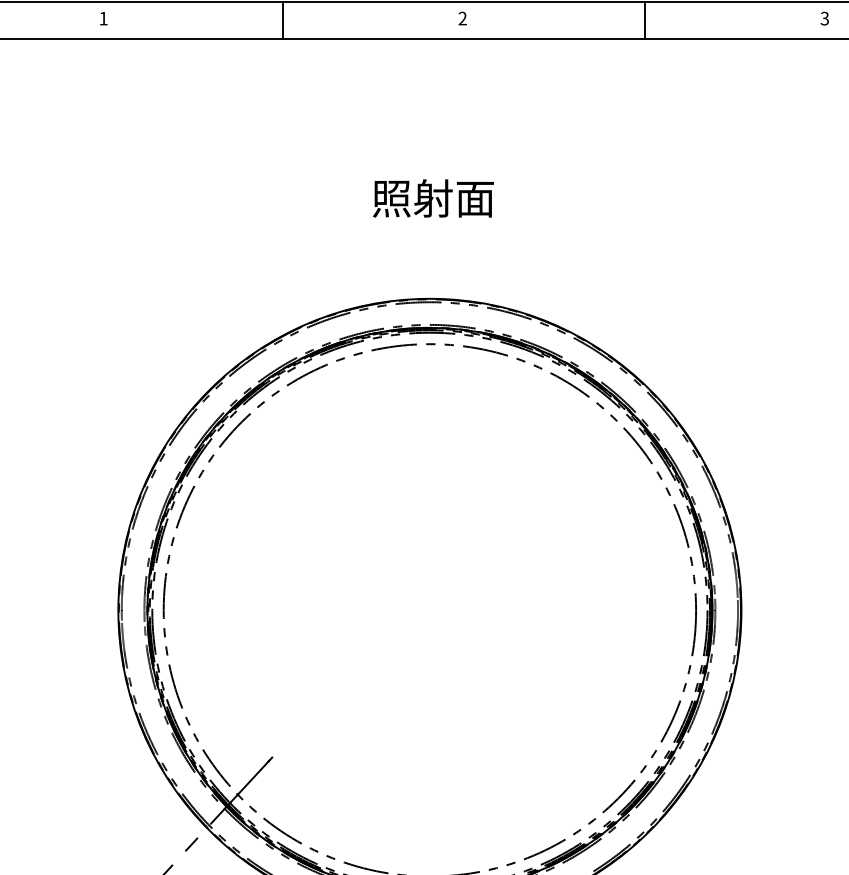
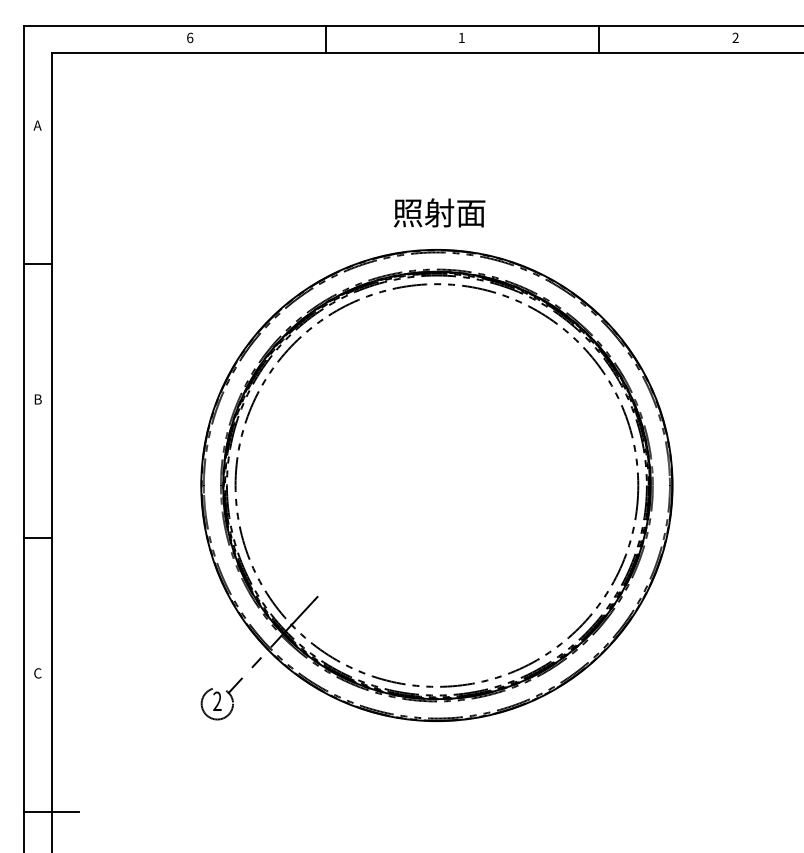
text: (104, 18) -> (190, 37), 1 -> 6
text: (462, 18) -> (461, 37), 2 -> 1
text: (824, 19) -> (735, 38), 3 -> 2
text: (433, 197) -> (439, 212), moved

